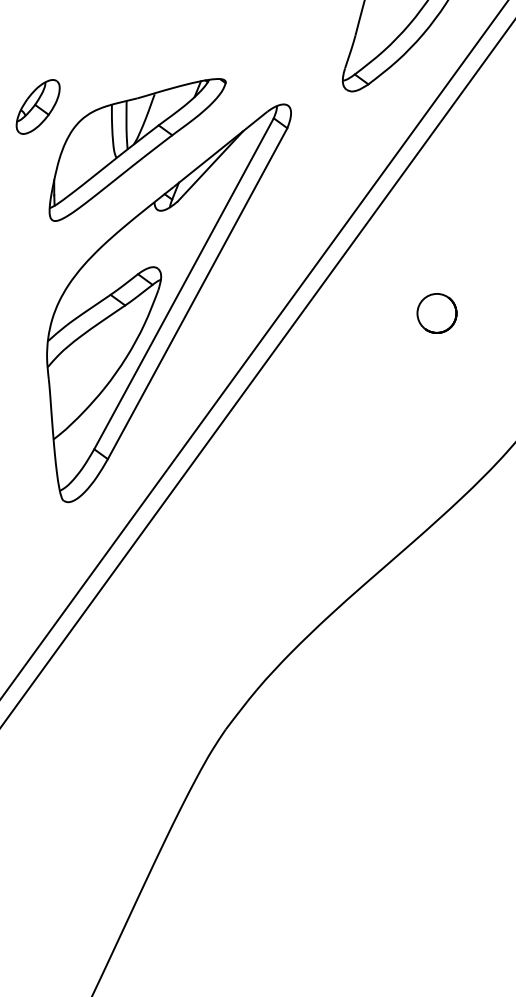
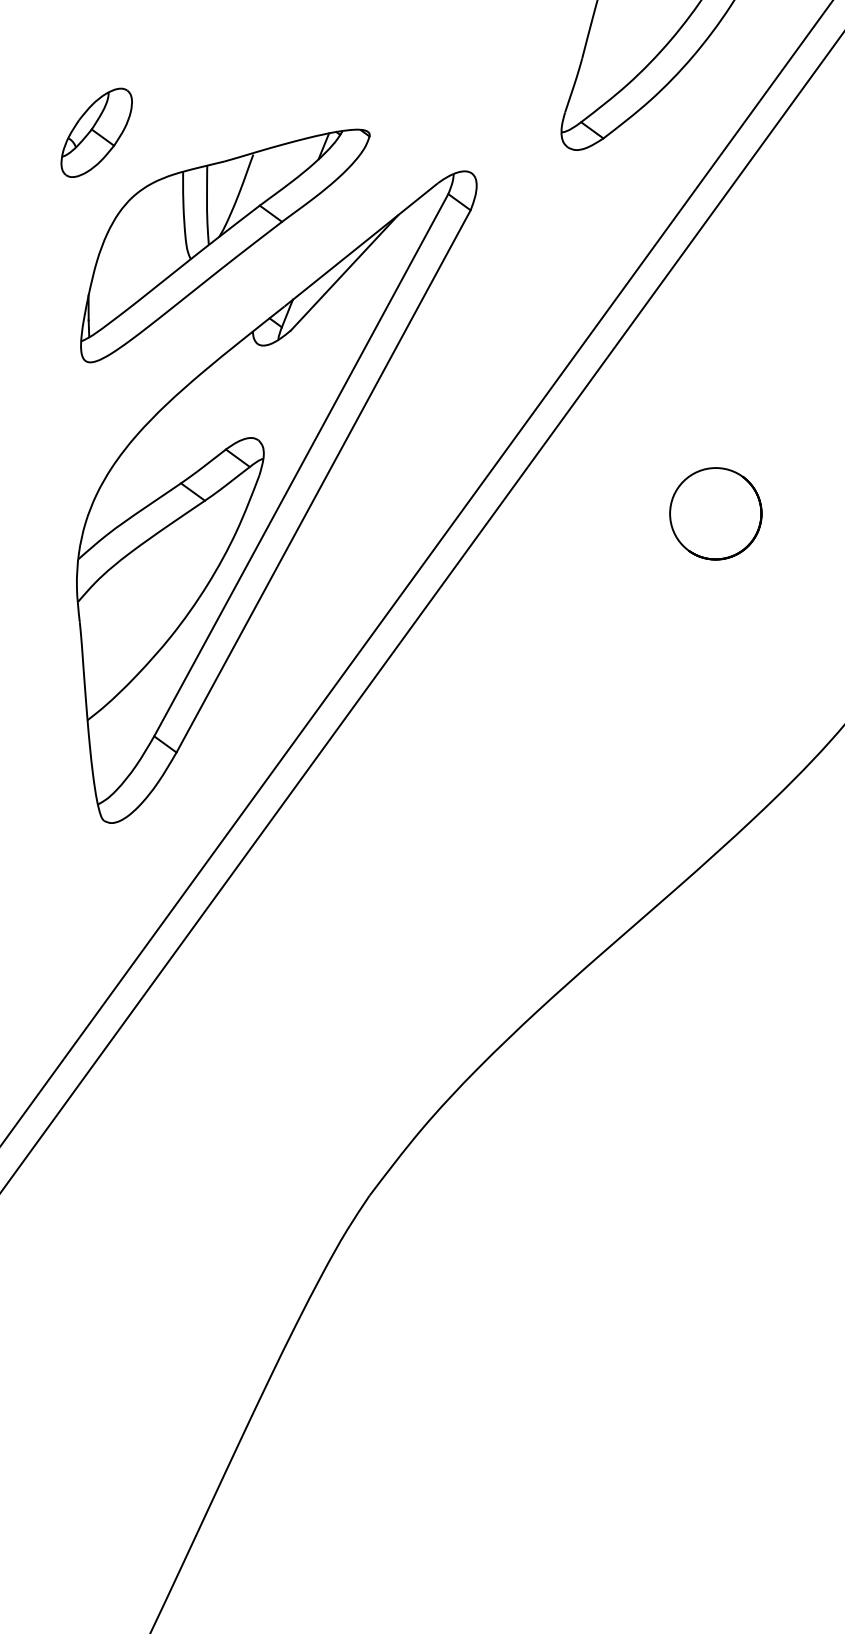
part: (37, 106) -> (95, 132), moved
part: (436, 313) -> (714, 513), size x1.43

